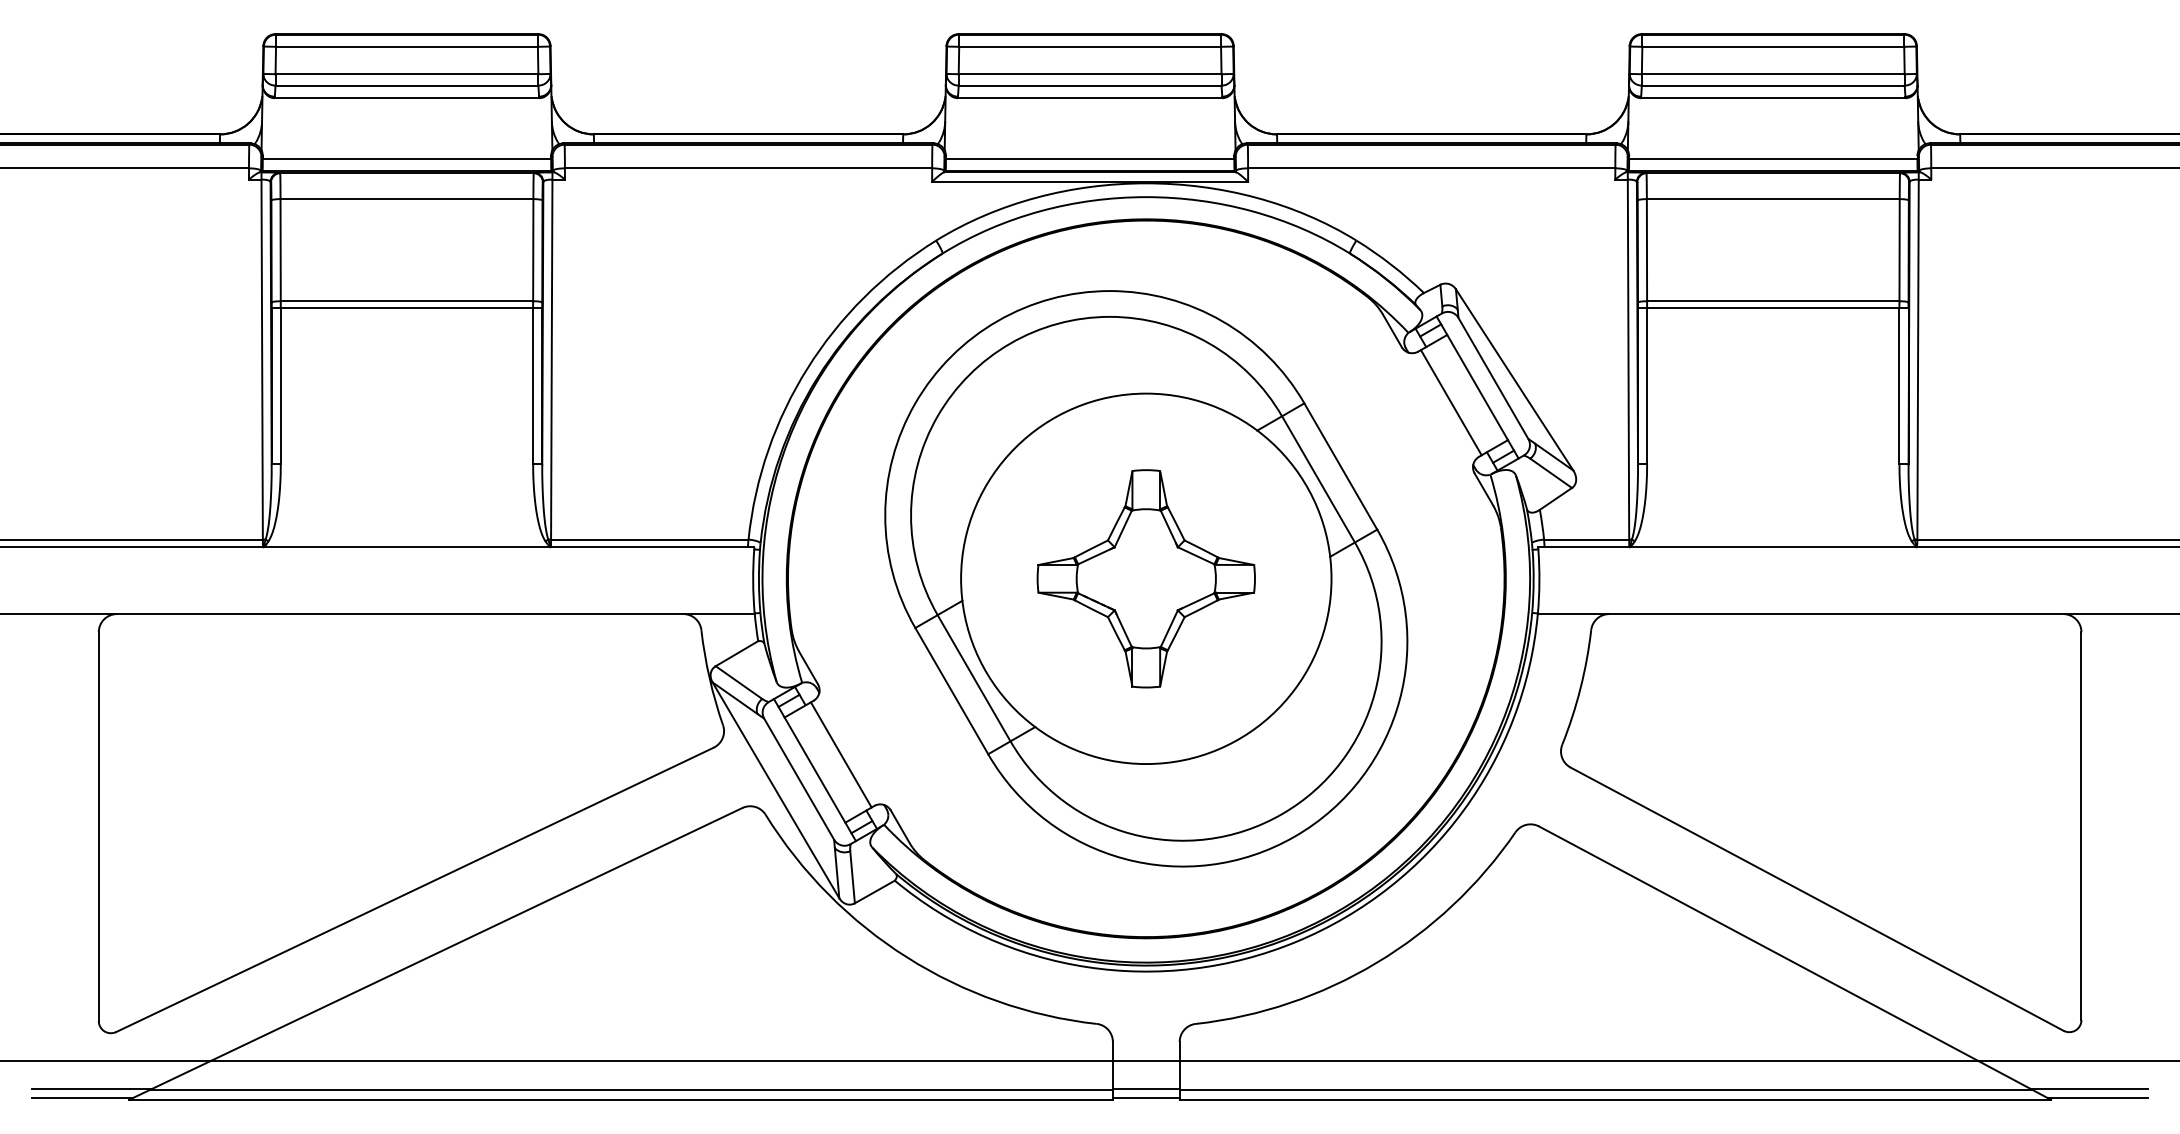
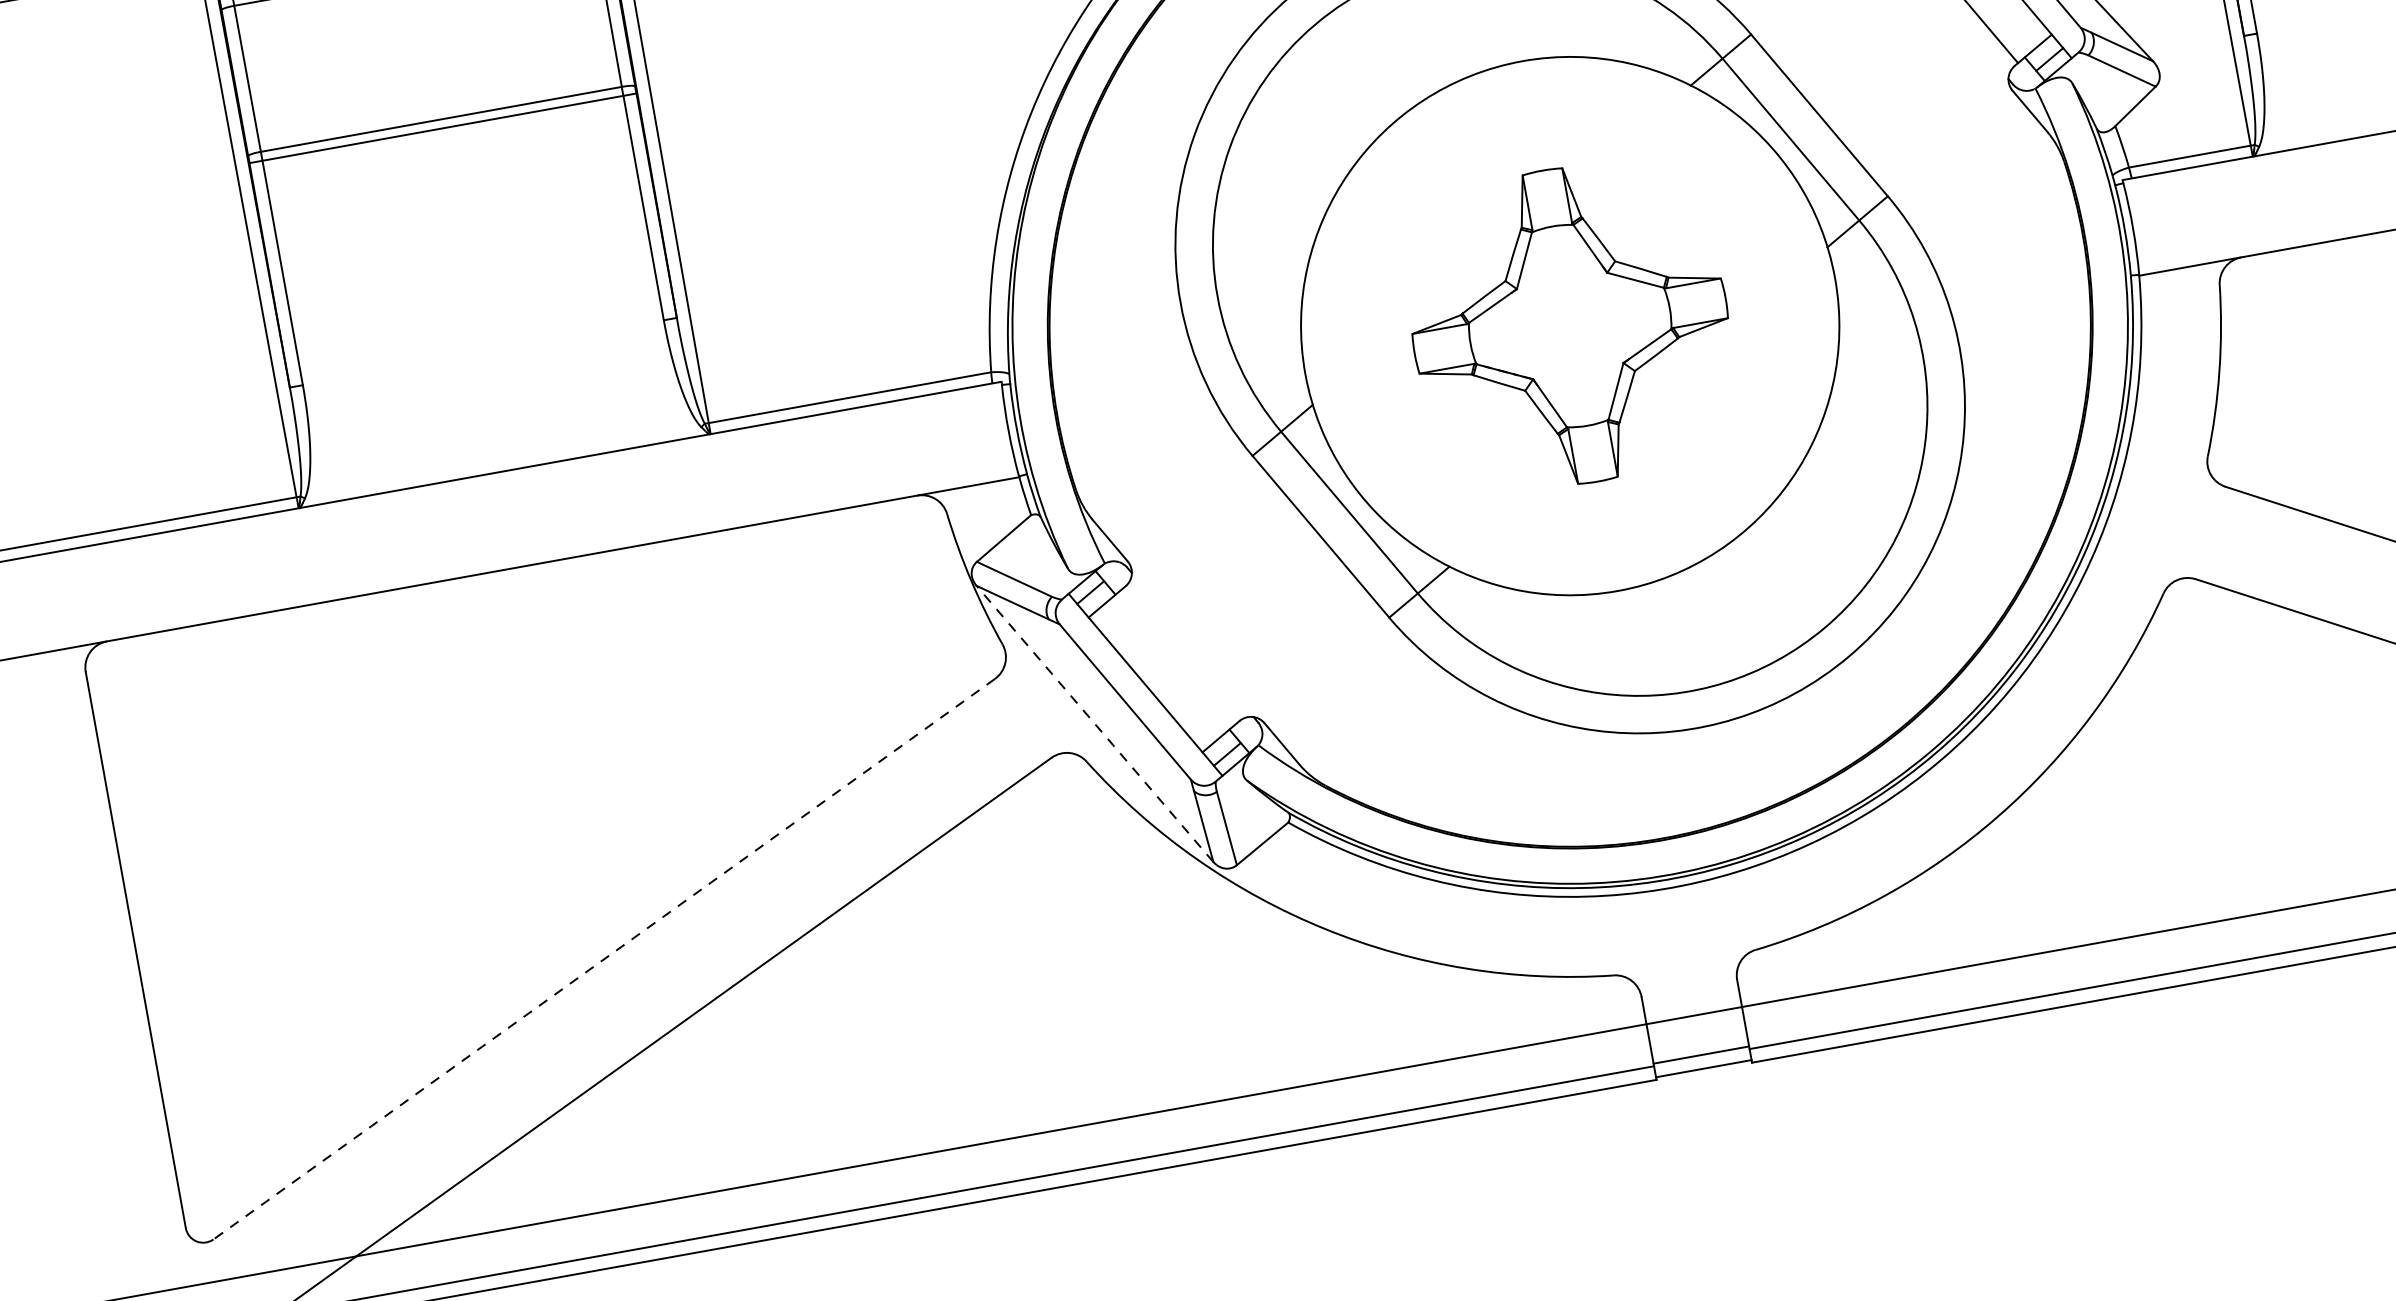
line: (840, 754) -> (1178, 656), removed
line: (775, 789) -> (1094, 722), solid -> dashed
line: (414, 889) -> (603, 958), solid -> dashed

